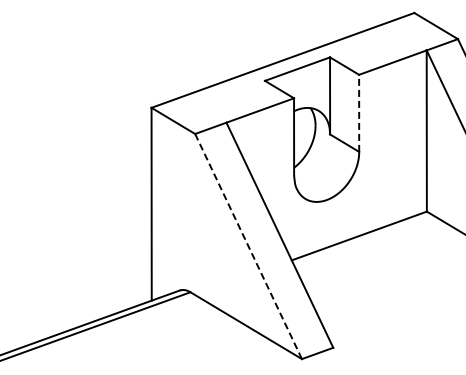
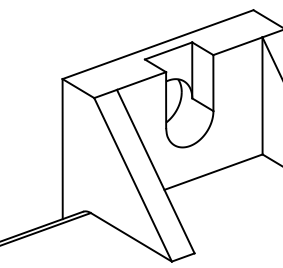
line: (359, 113) -> (213, 83), dashed -> solid
line: (248, 246) -> (133, 179), dashed -> solid

